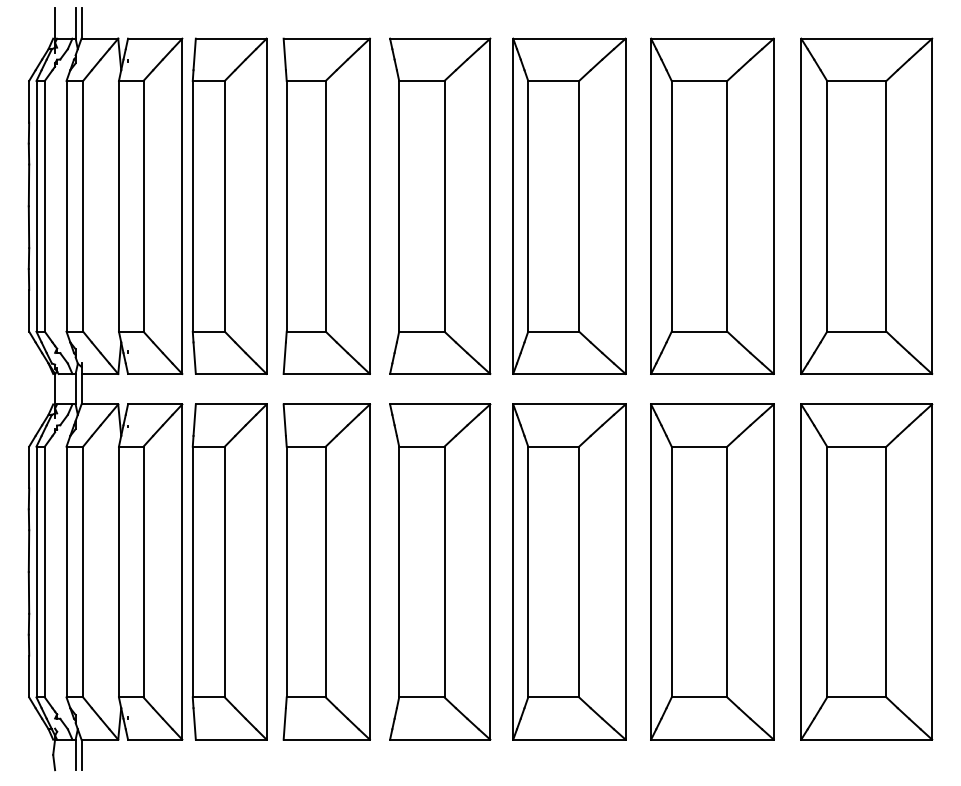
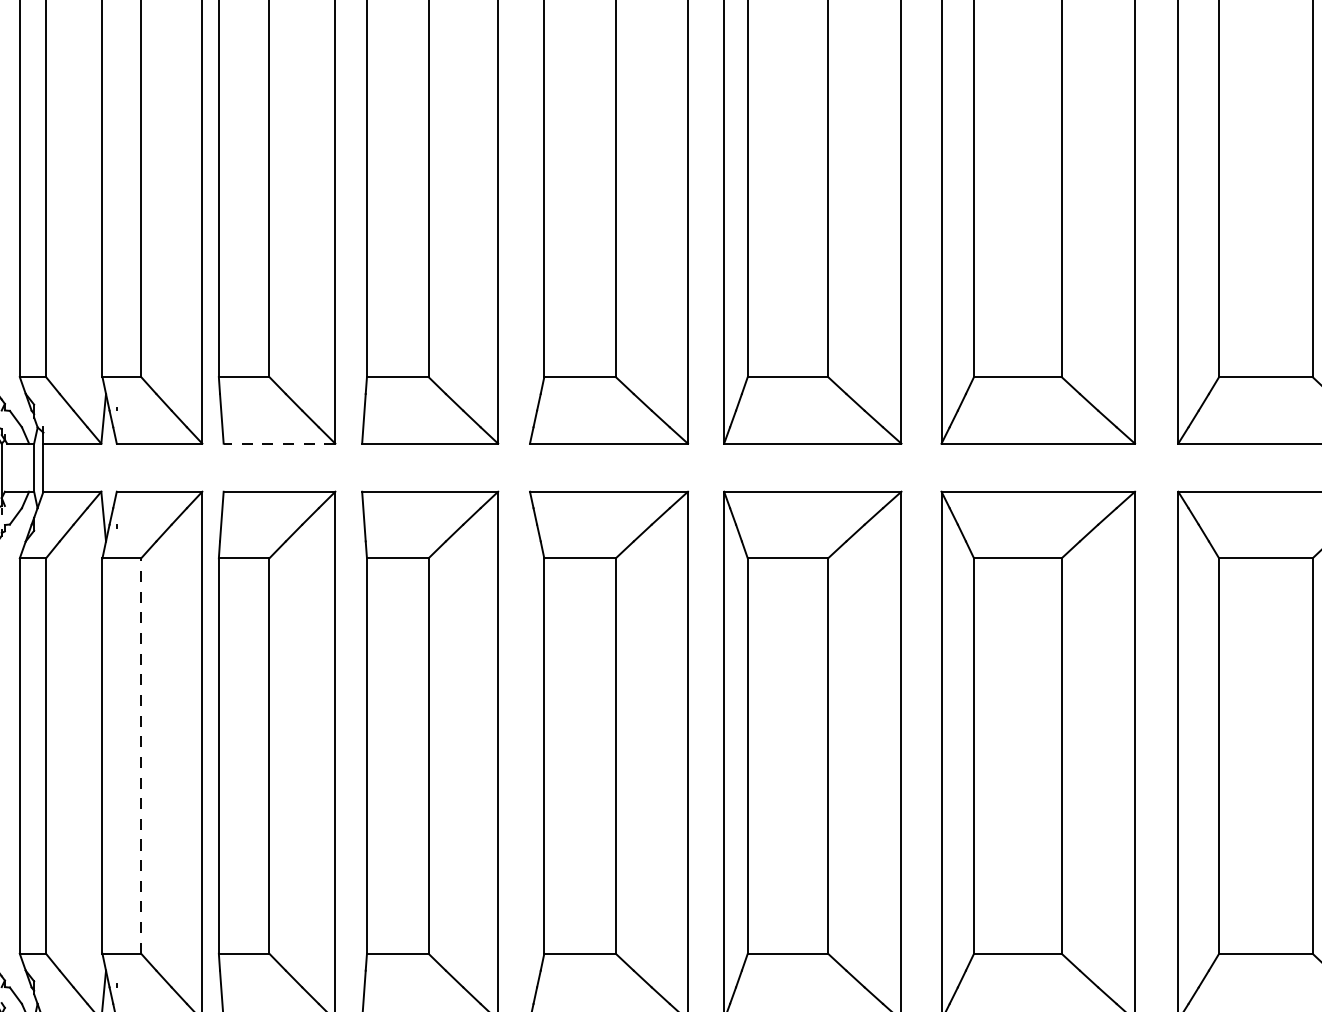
line: (230, 373) -> (278, 442), solid -> dashed
line: (143, 571) -> (141, 755), solid -> dashed

